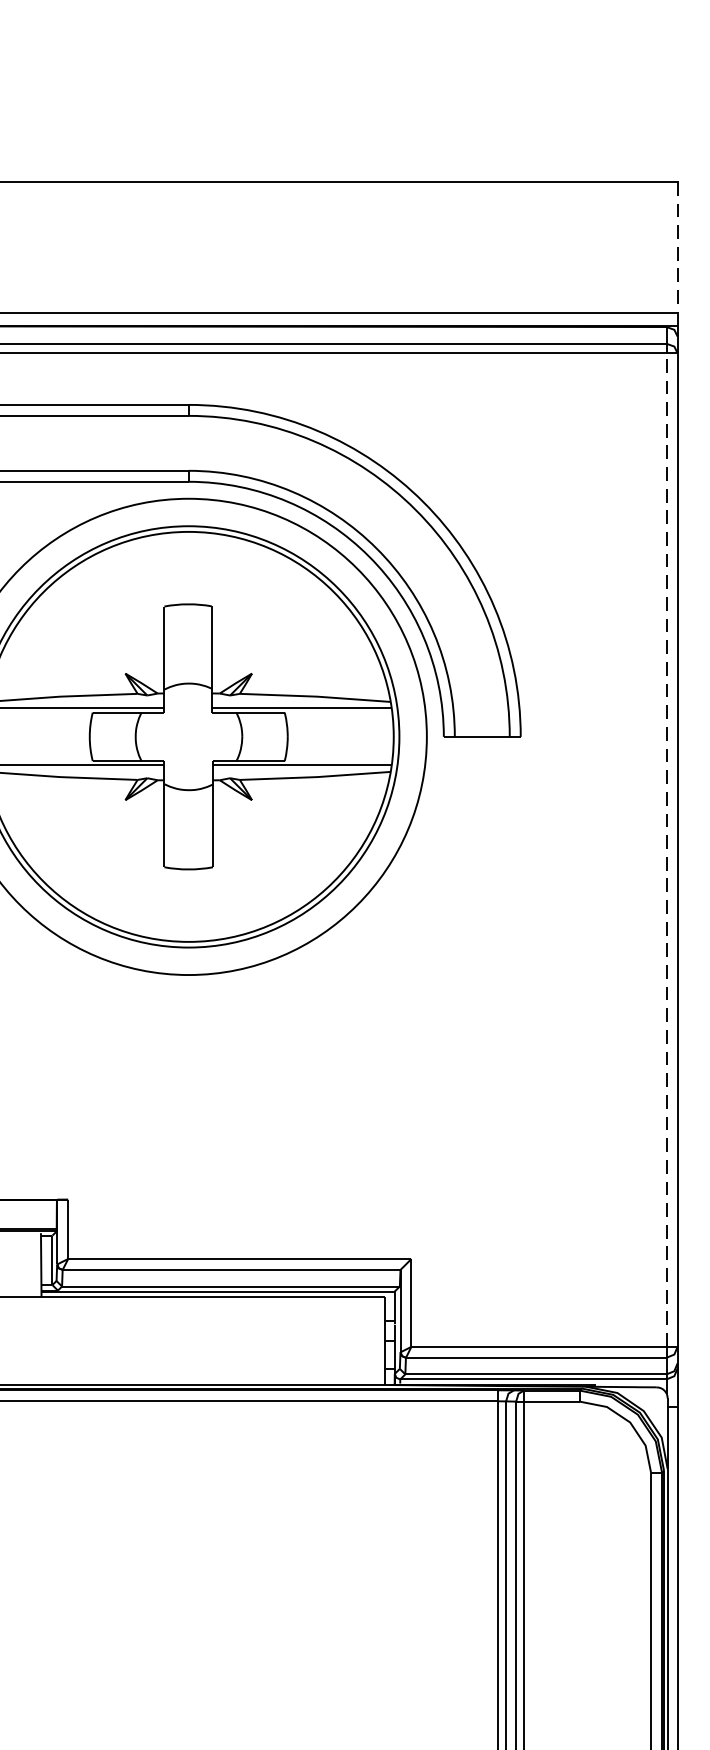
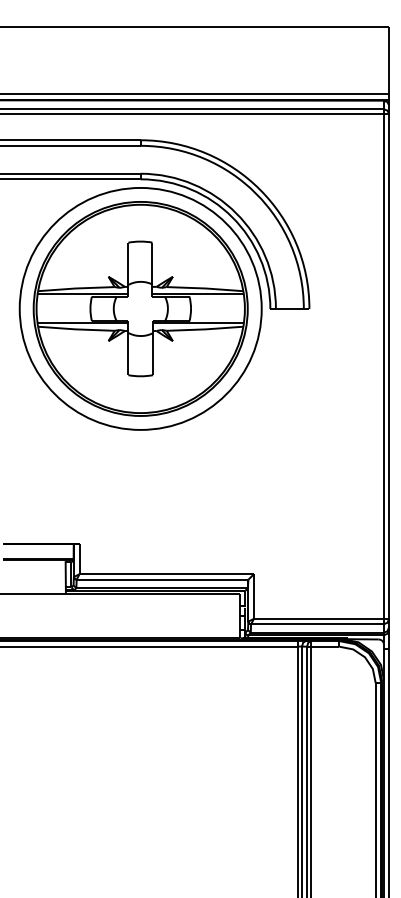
line: (678, 247) -> (389, 60), dashed -> solid
line: (666, 848) -> (383, 365), dashed -> solid

